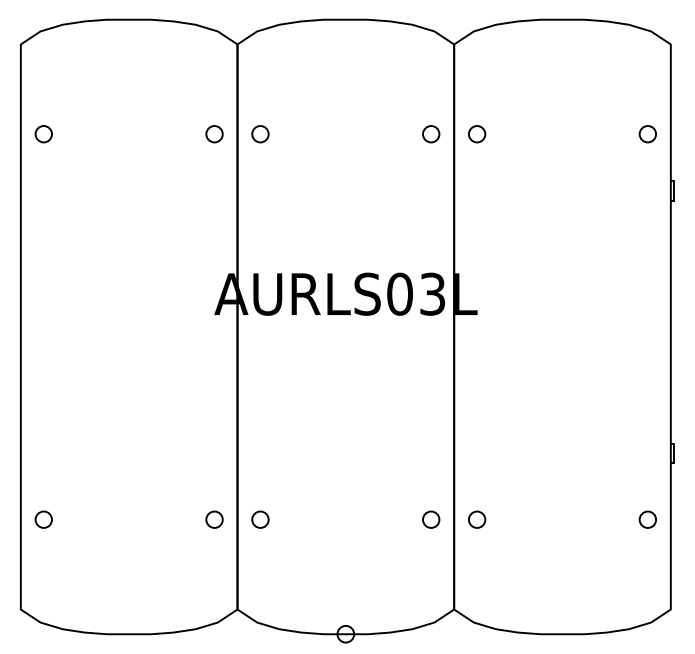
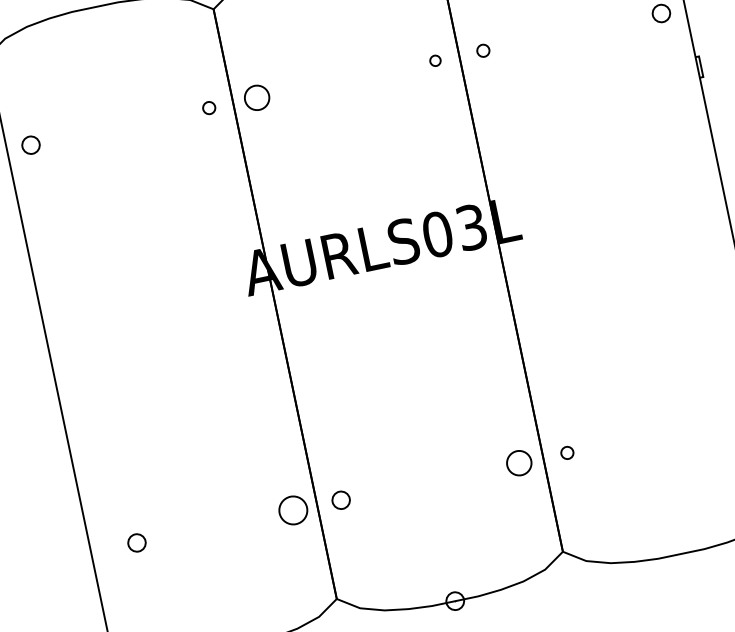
circle: (214, 134) -> (209, 108), size x0.7
circle: (260, 134) -> (257, 98), size x1.4
circle: (431, 134) -> (435, 60), size x0.6
circle: (477, 134) -> (483, 50), size x0.7
circle: (43, 519) -> (136, 542), moved
circle: (214, 519) -> (293, 510), size x1.6
circle: (431, 519) -> (519, 462), size x1.4
circle: (477, 519) -> (567, 452), size x0.7

